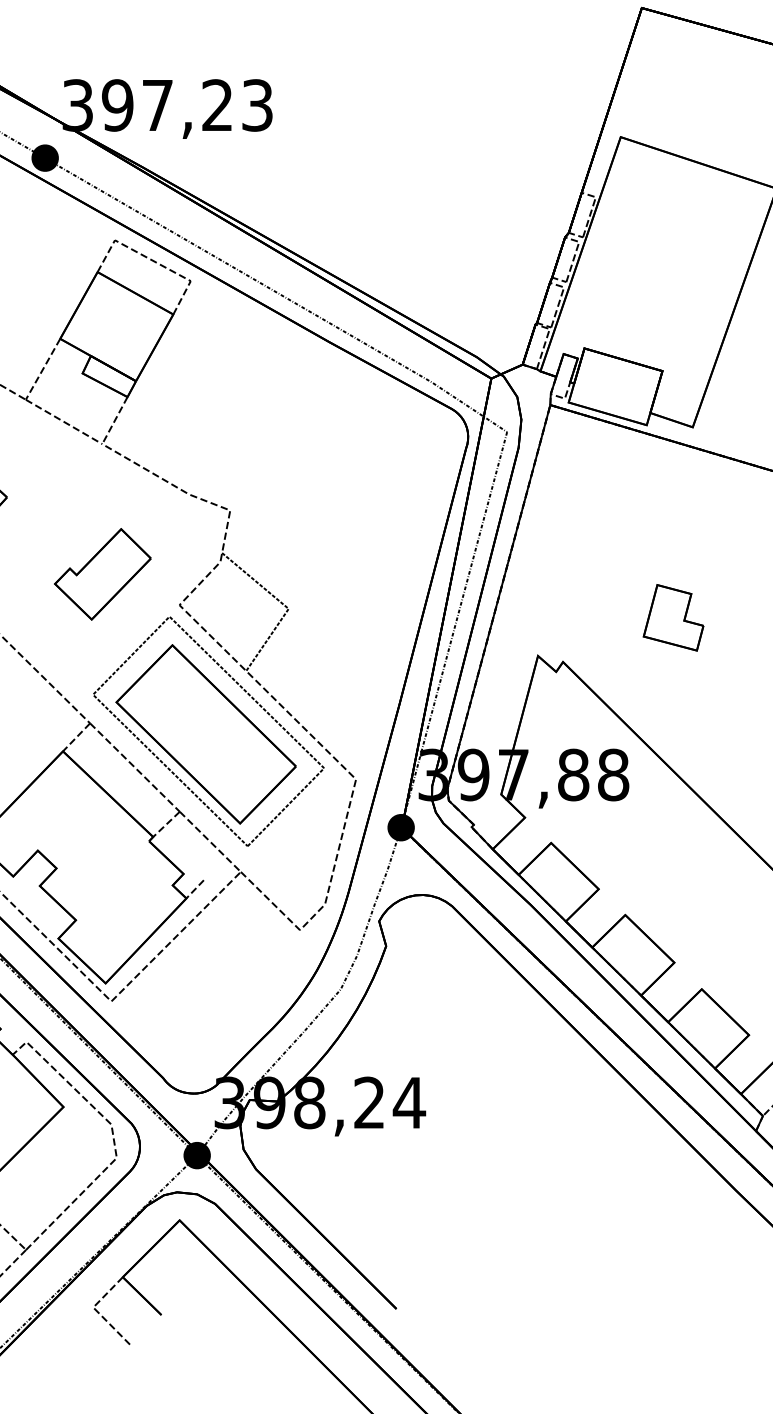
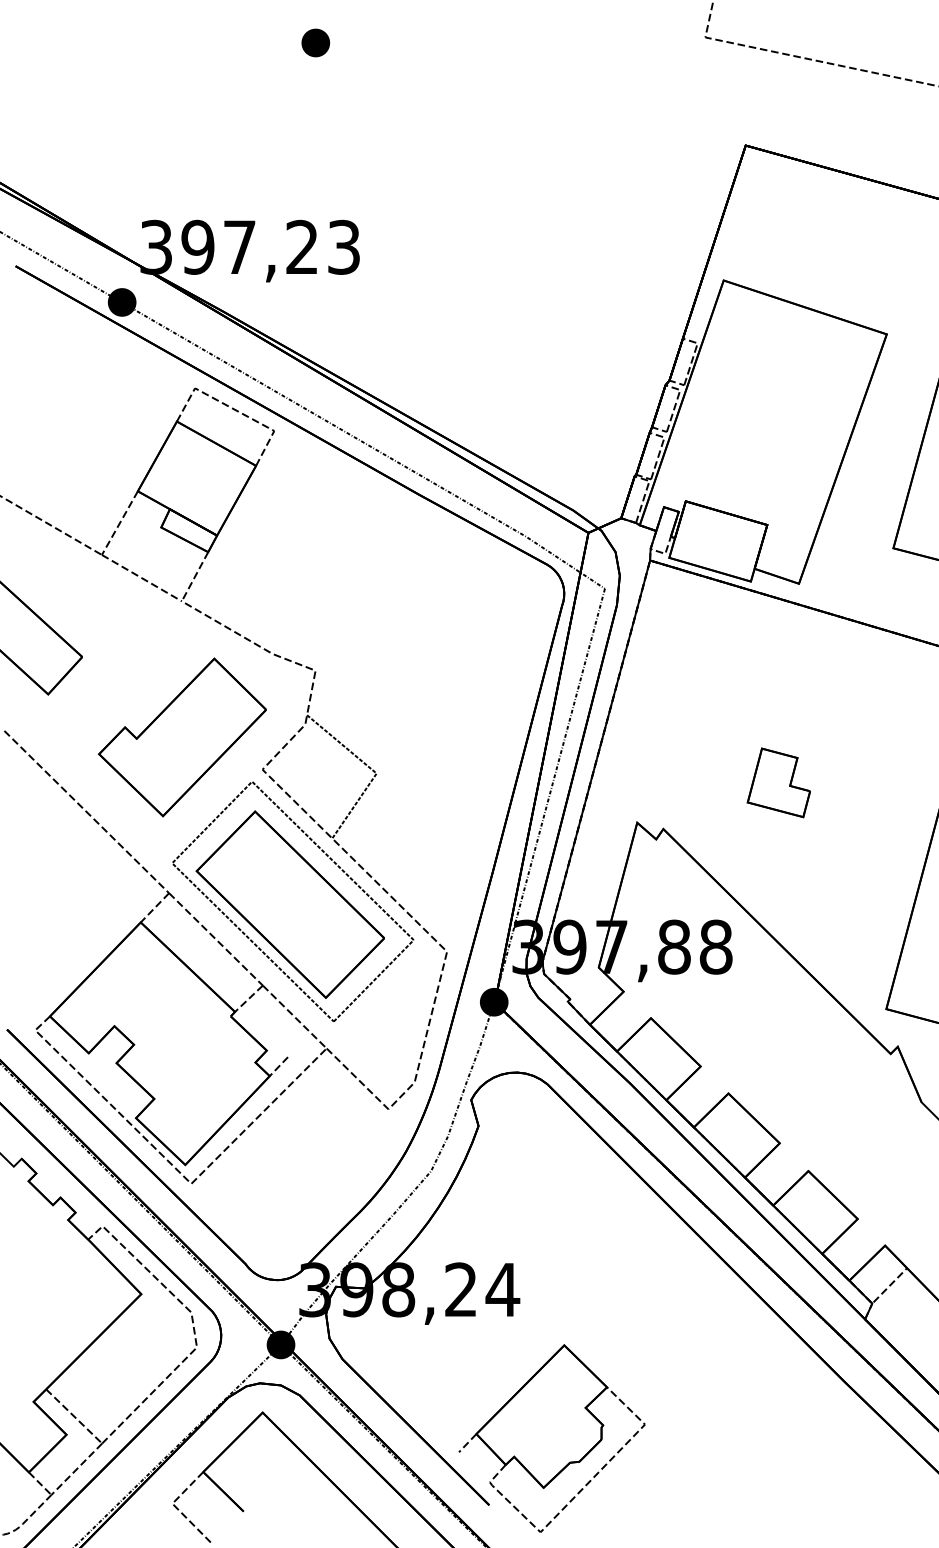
part: (102, 574) -> (182, 737), size x1.67
part: (455, 1245) -> (551, 1438), added

